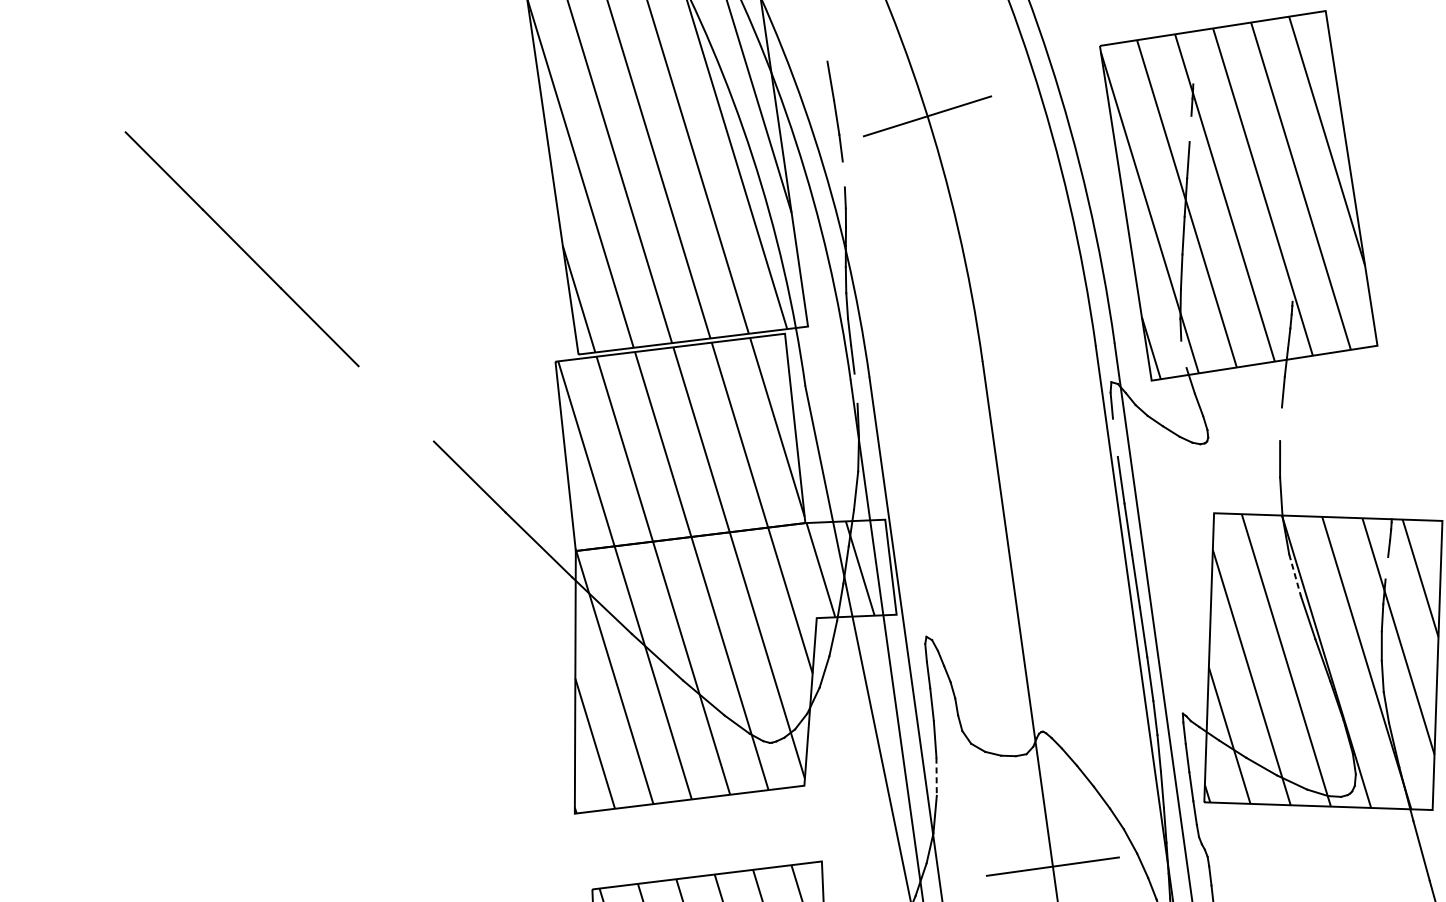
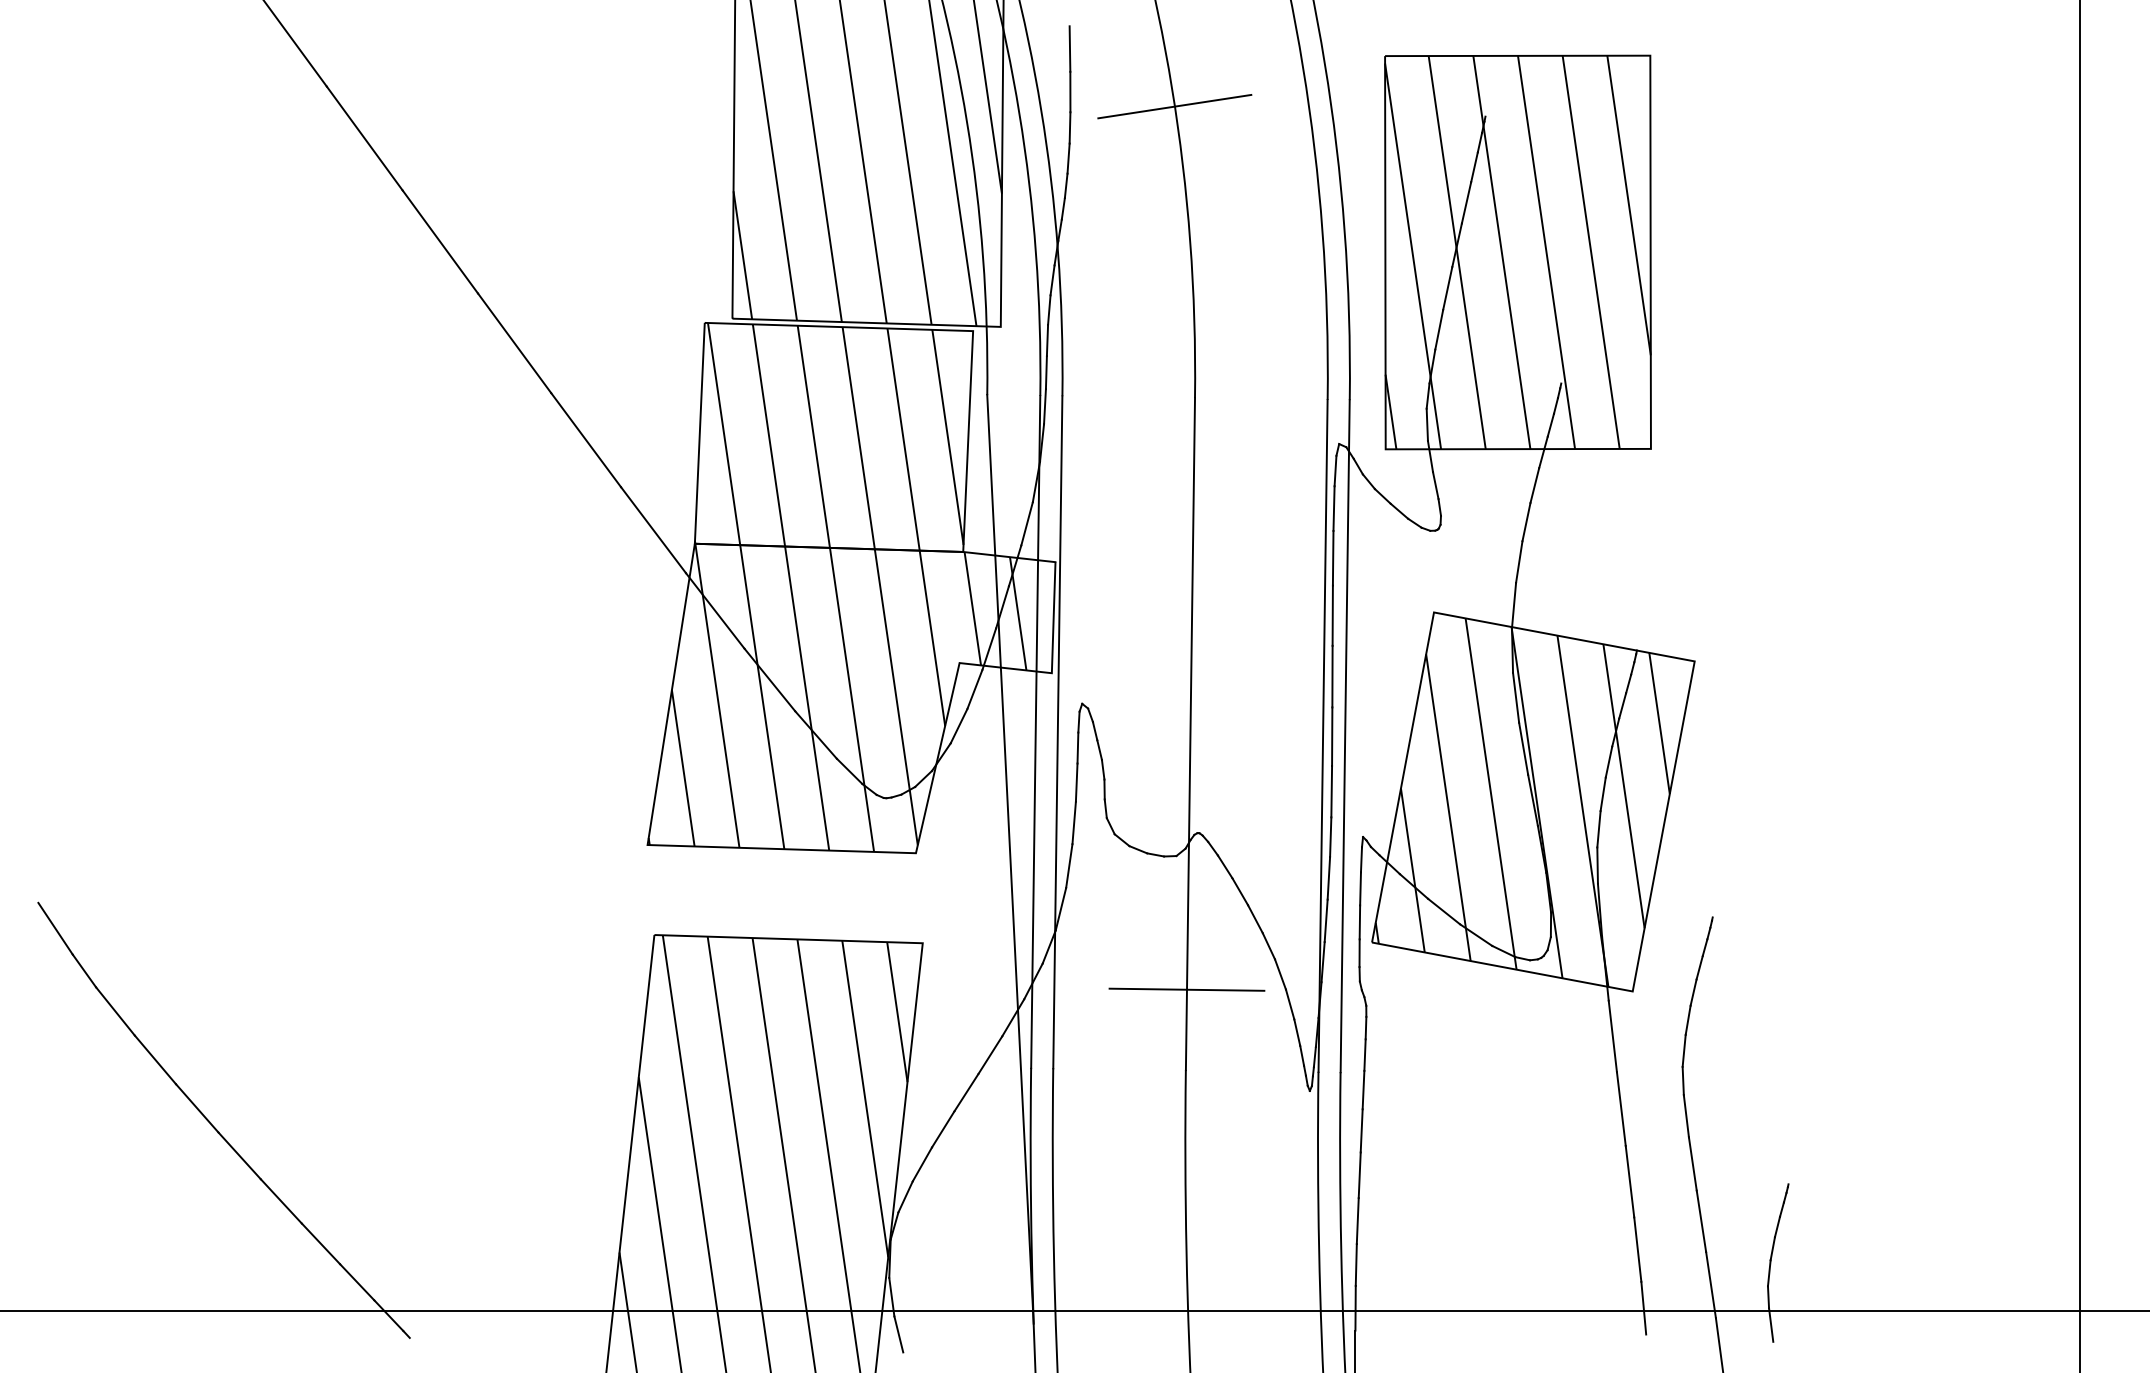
line: (1190, 129) -> (1474, 167), added
line: (843, 174) -> (1068, 158), added
line: (1183, 354) -> (1426, 424), added
line: (855, 388) -> (1044, 406), added
line: (396, 404) -> (514, 343), added
line: (1281, 424) -> (1526, 522), added
line: (1114, 437) -> (1333, 508), added
line: (1386, 567) -> (1622, 705), added
line: (1295, 575) -> (1516, 698), dashed -> solid
line: (936, 777) -> (1069, 866), dashed -> solid

